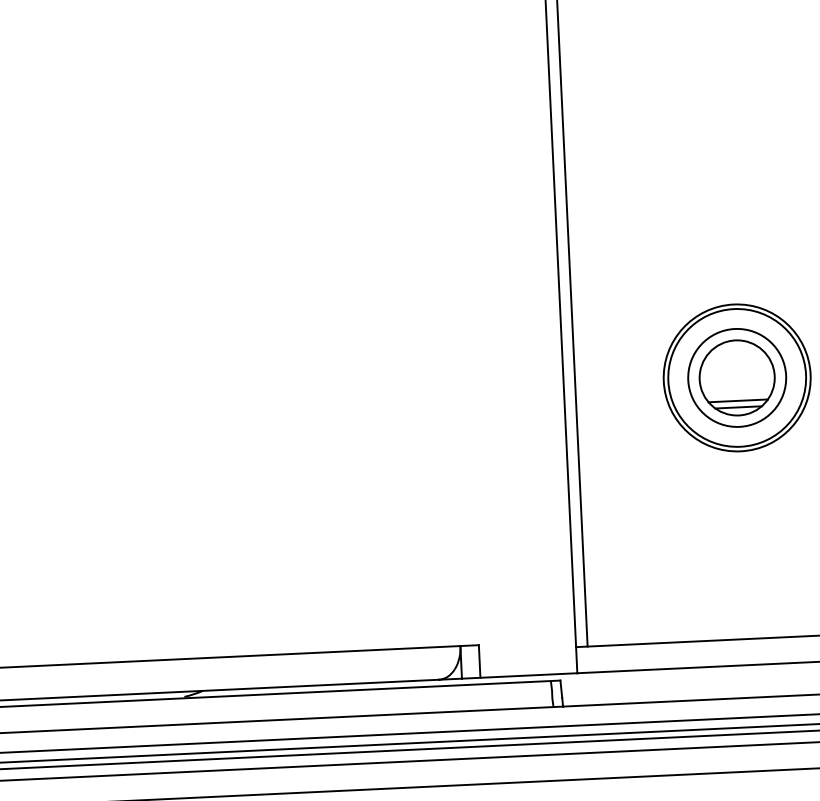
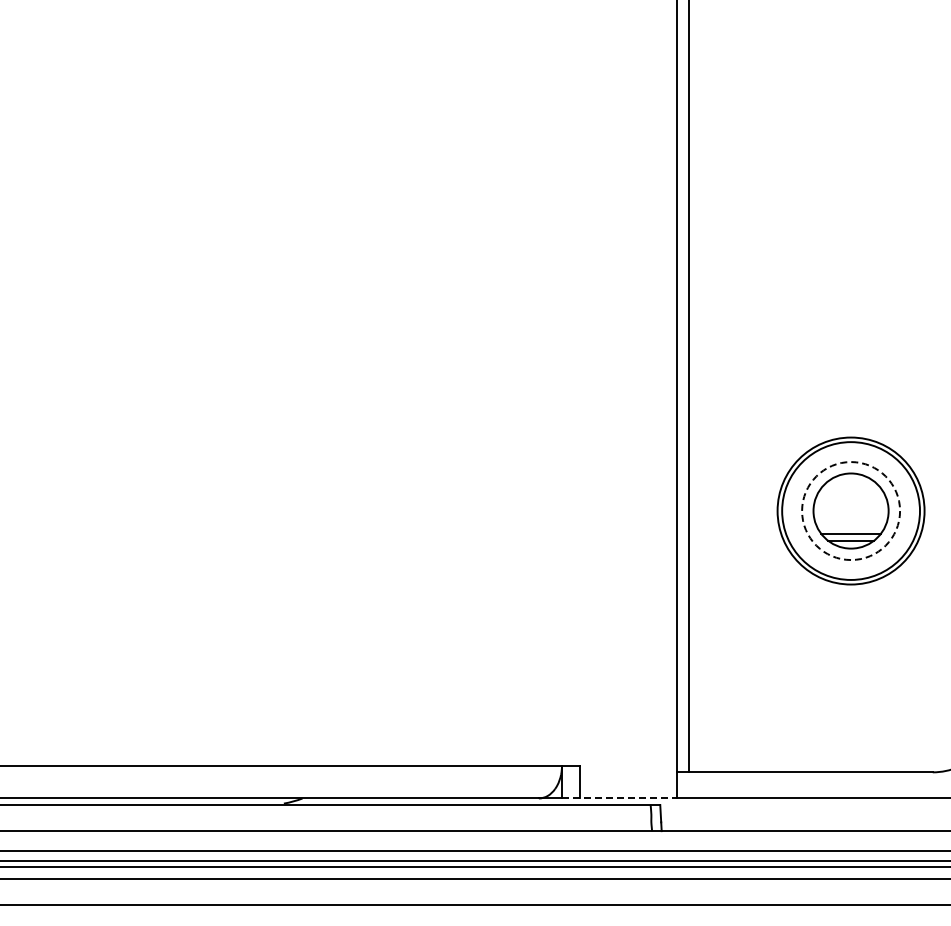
circle: (737, 378) -> (851, 511), solid -> dashed
line: (519, 675) -> (619, 798), solid -> dashed

